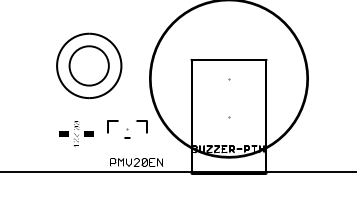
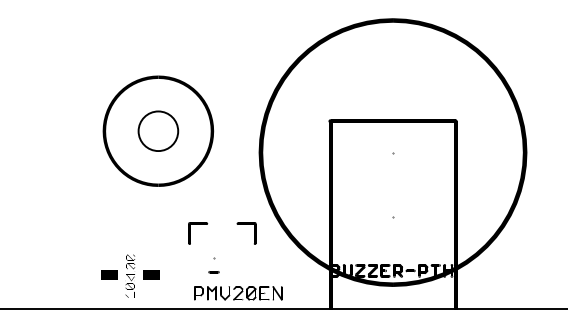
circle: (88, 65) -> (157, 130), size x0.6
part: (76, 133) -> (130, 274), moved
part: (127, 133) -> (214, 264), moved

